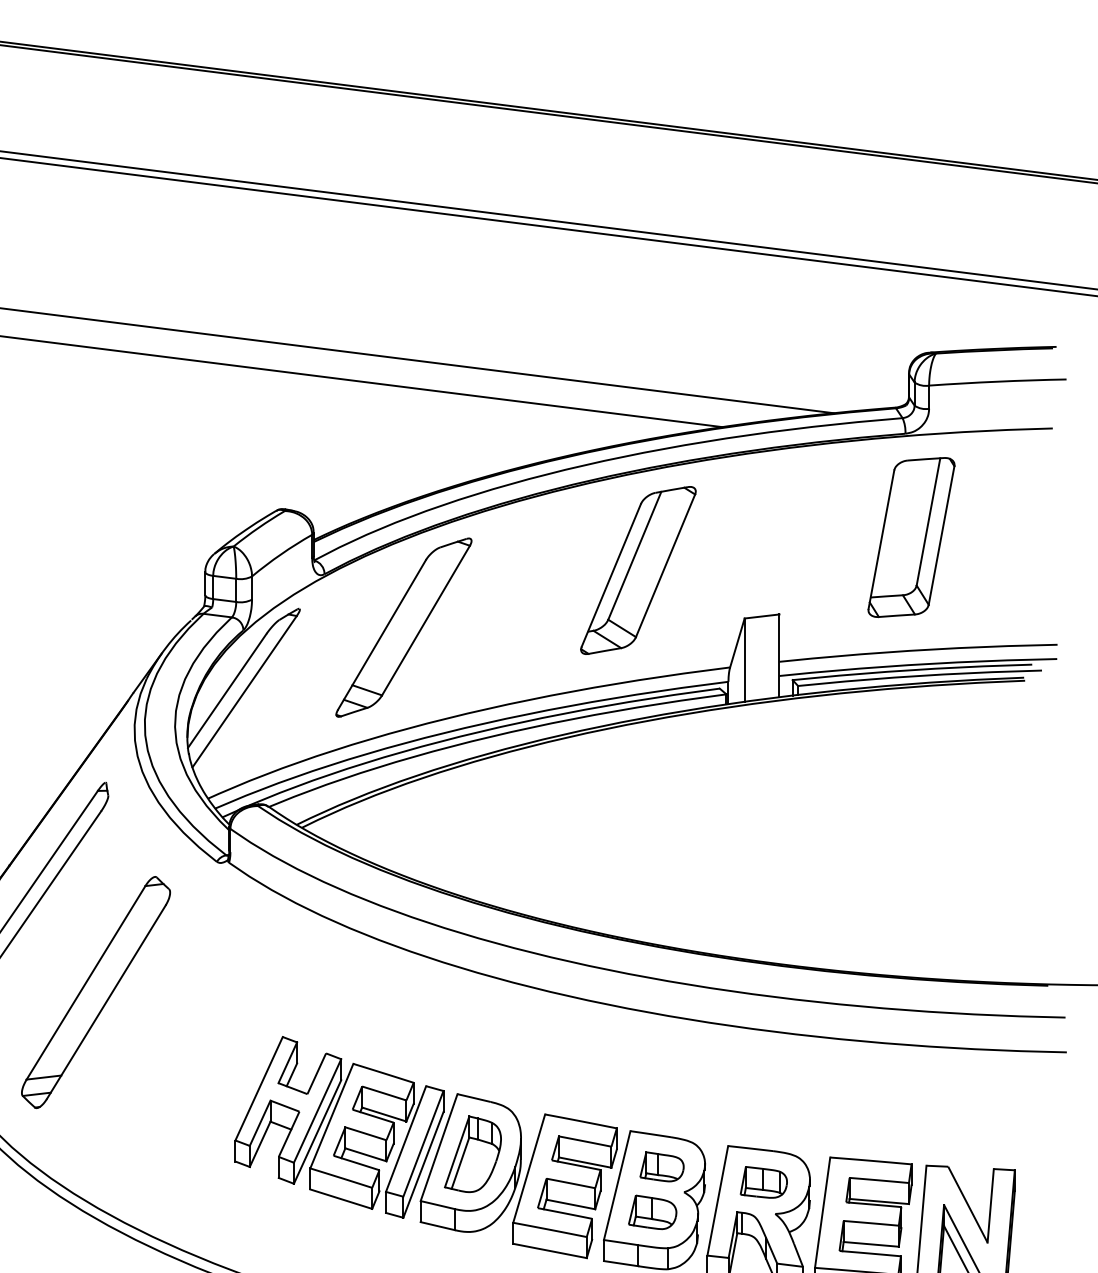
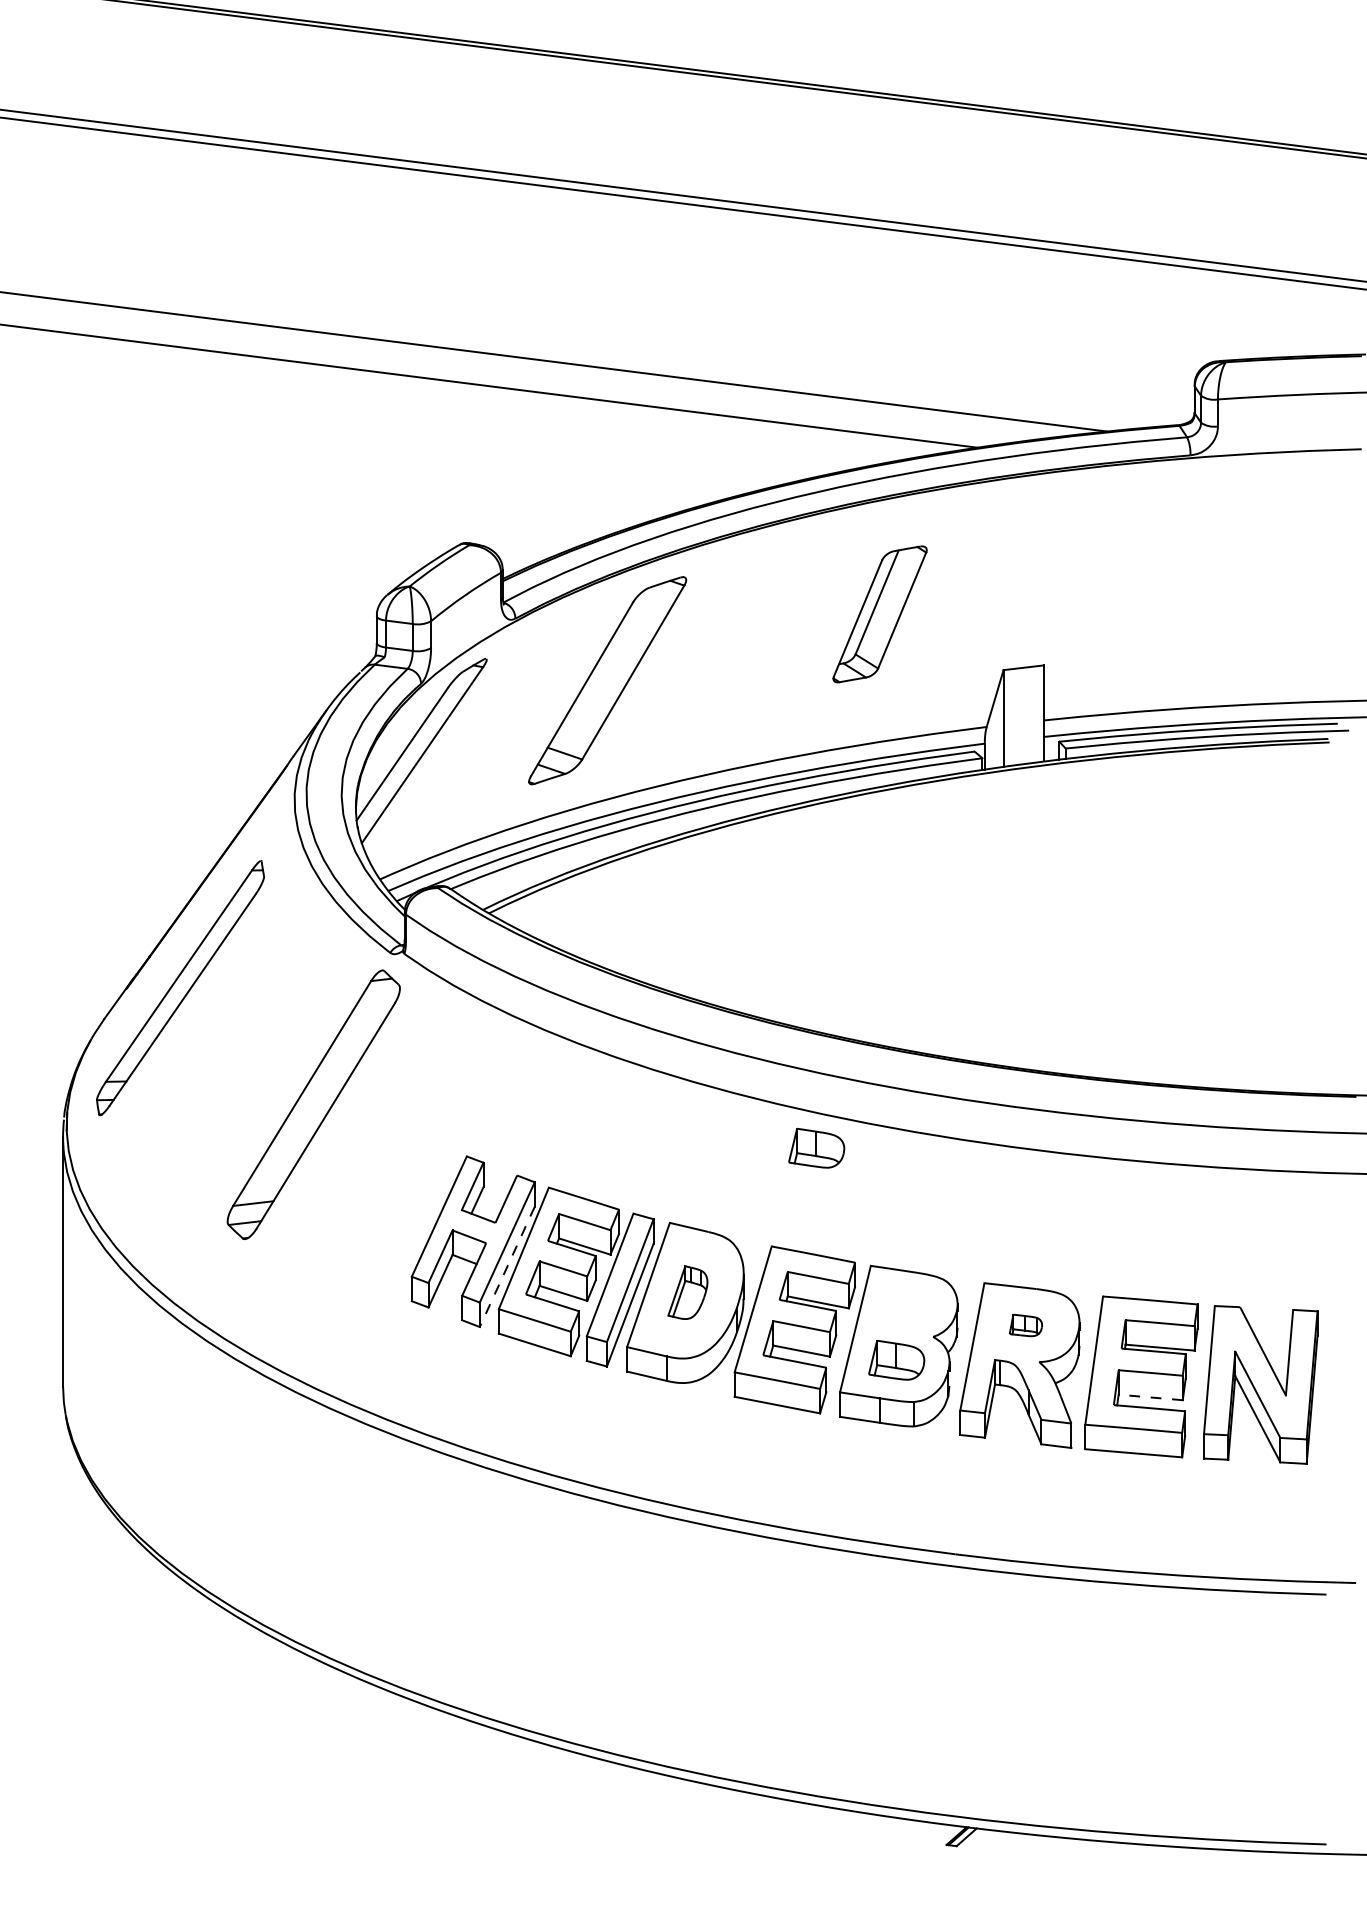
part: (911, 537) -> (1197, 575), removed
part: (637, 570) -> (879, 614), size x0.7
part: (95, 992) -> (313, 1104), moved
part: (583, 1029) -> (816, 1147), added
line: (317, 1132) -> (507, 1267), solid -> dashed
part: (472, 1154) -> (687, 1292), size x0.6
part: (661, 1166) -> (907, 1307), removed
part: (763, 1182) -> (1025, 1325), size x0.6
line: (871, 1244) -> (1150, 1397), solid -> dashed

